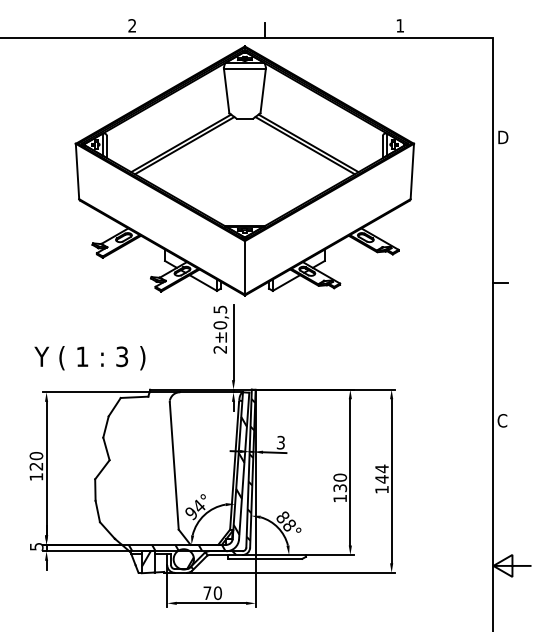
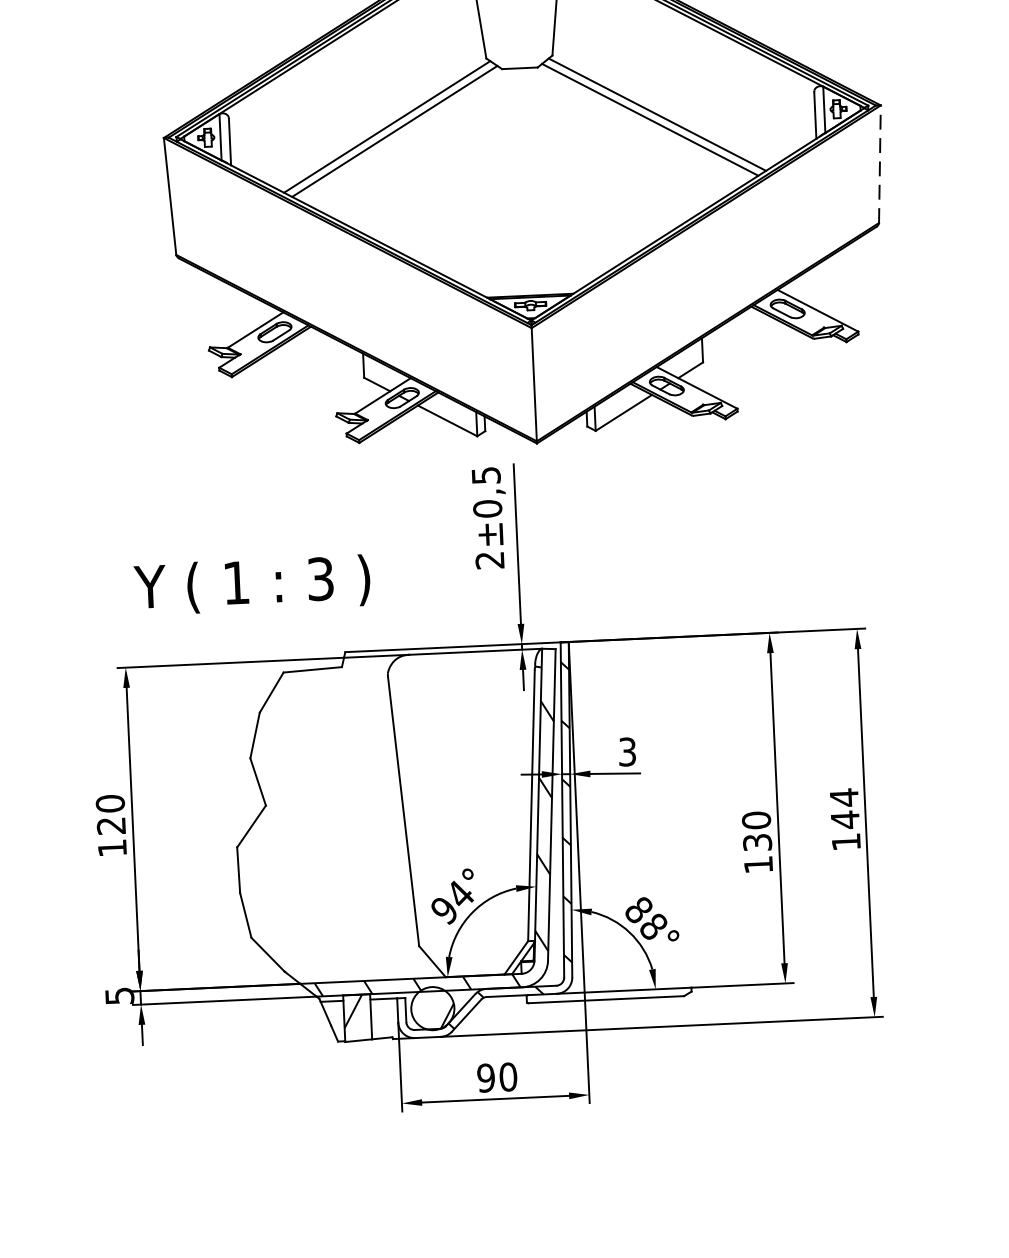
line: (412, 171) -> (880, 164), solid -> dashed
text: (89, 358) -> (251, 585), moved
text: (207, 593) -> (486, 1078), 70 -> 90

